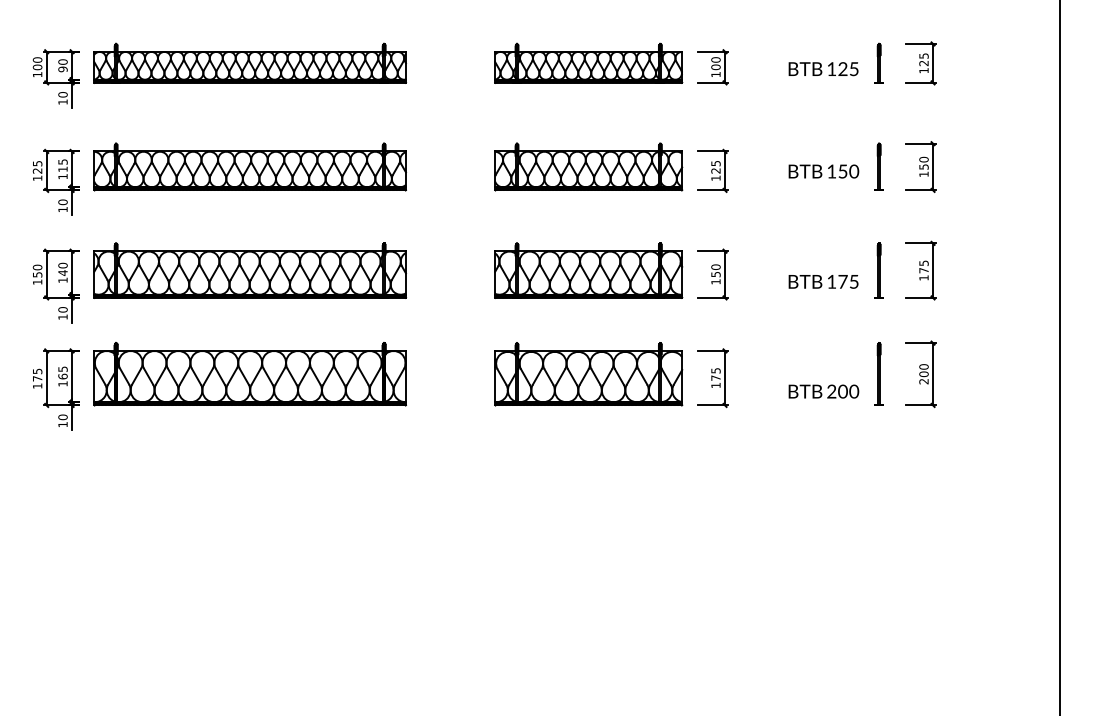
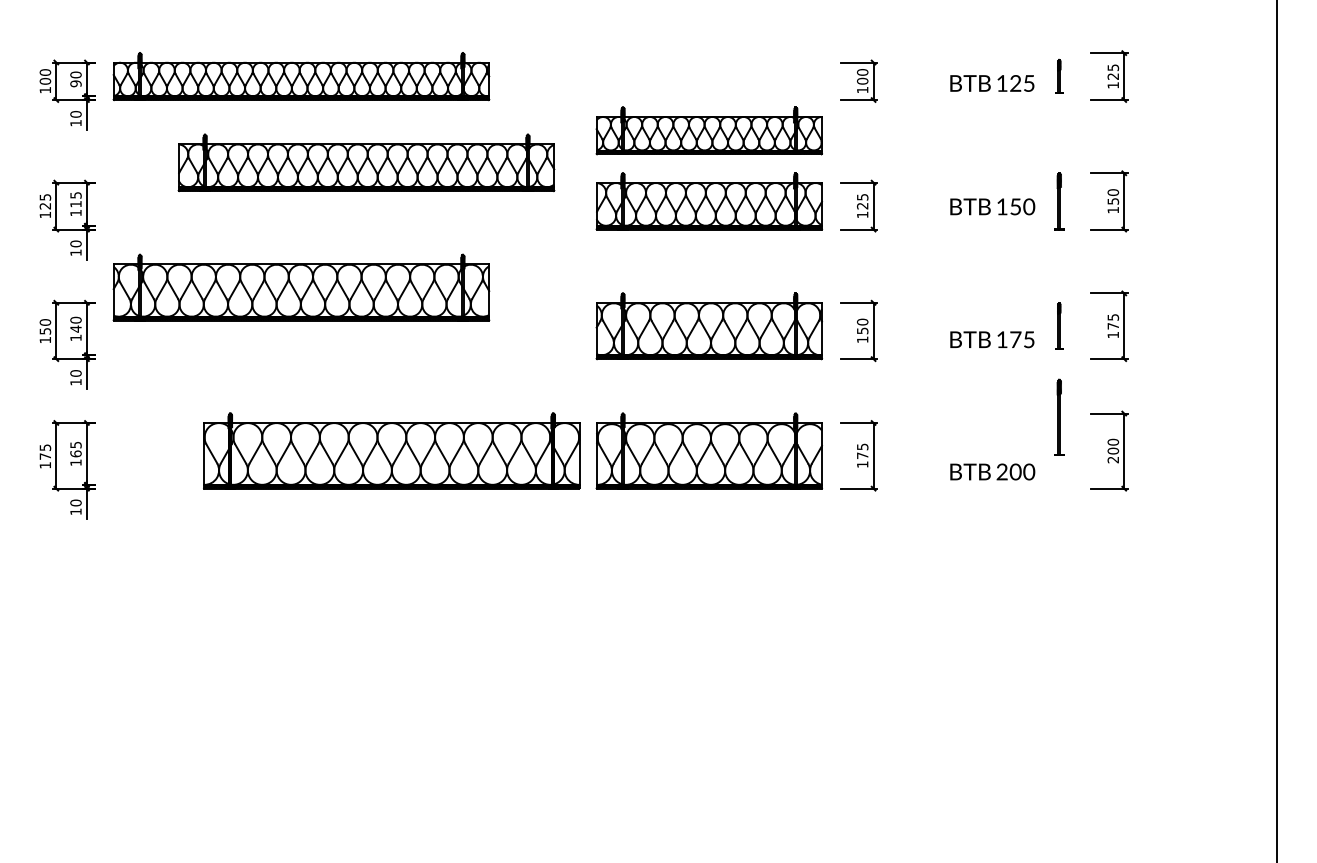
part: (588, 62) -> (709, 129), moved
part: (878, 62) -> (1058, 75), size x0.7
part: (249, 166) -> (365, 162), moved
part: (249, 270) -> (300, 287), moved
part: (878, 270) -> (1058, 326), size x0.7
part: (878, 373) -> (1058, 416), moved
part: (249, 374) -> (391, 451), moved

